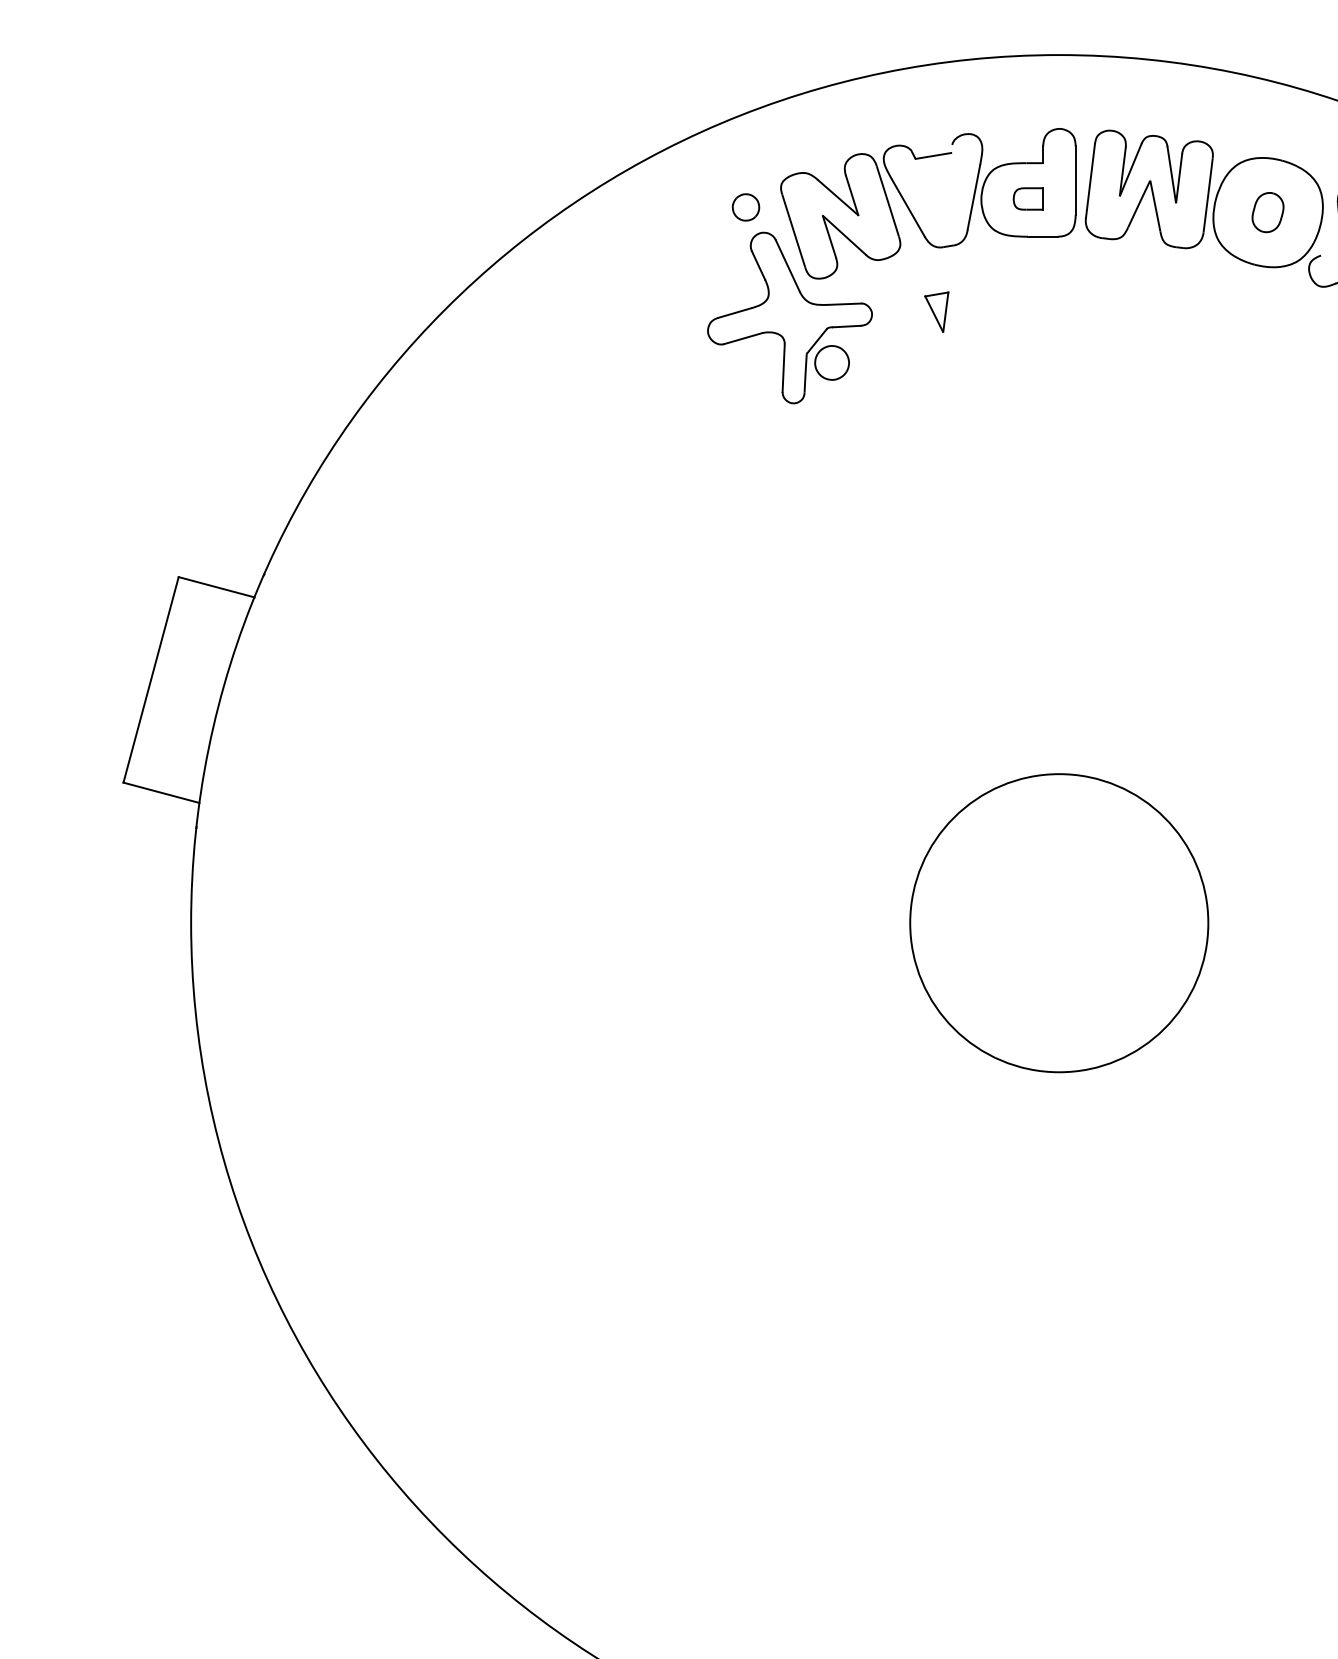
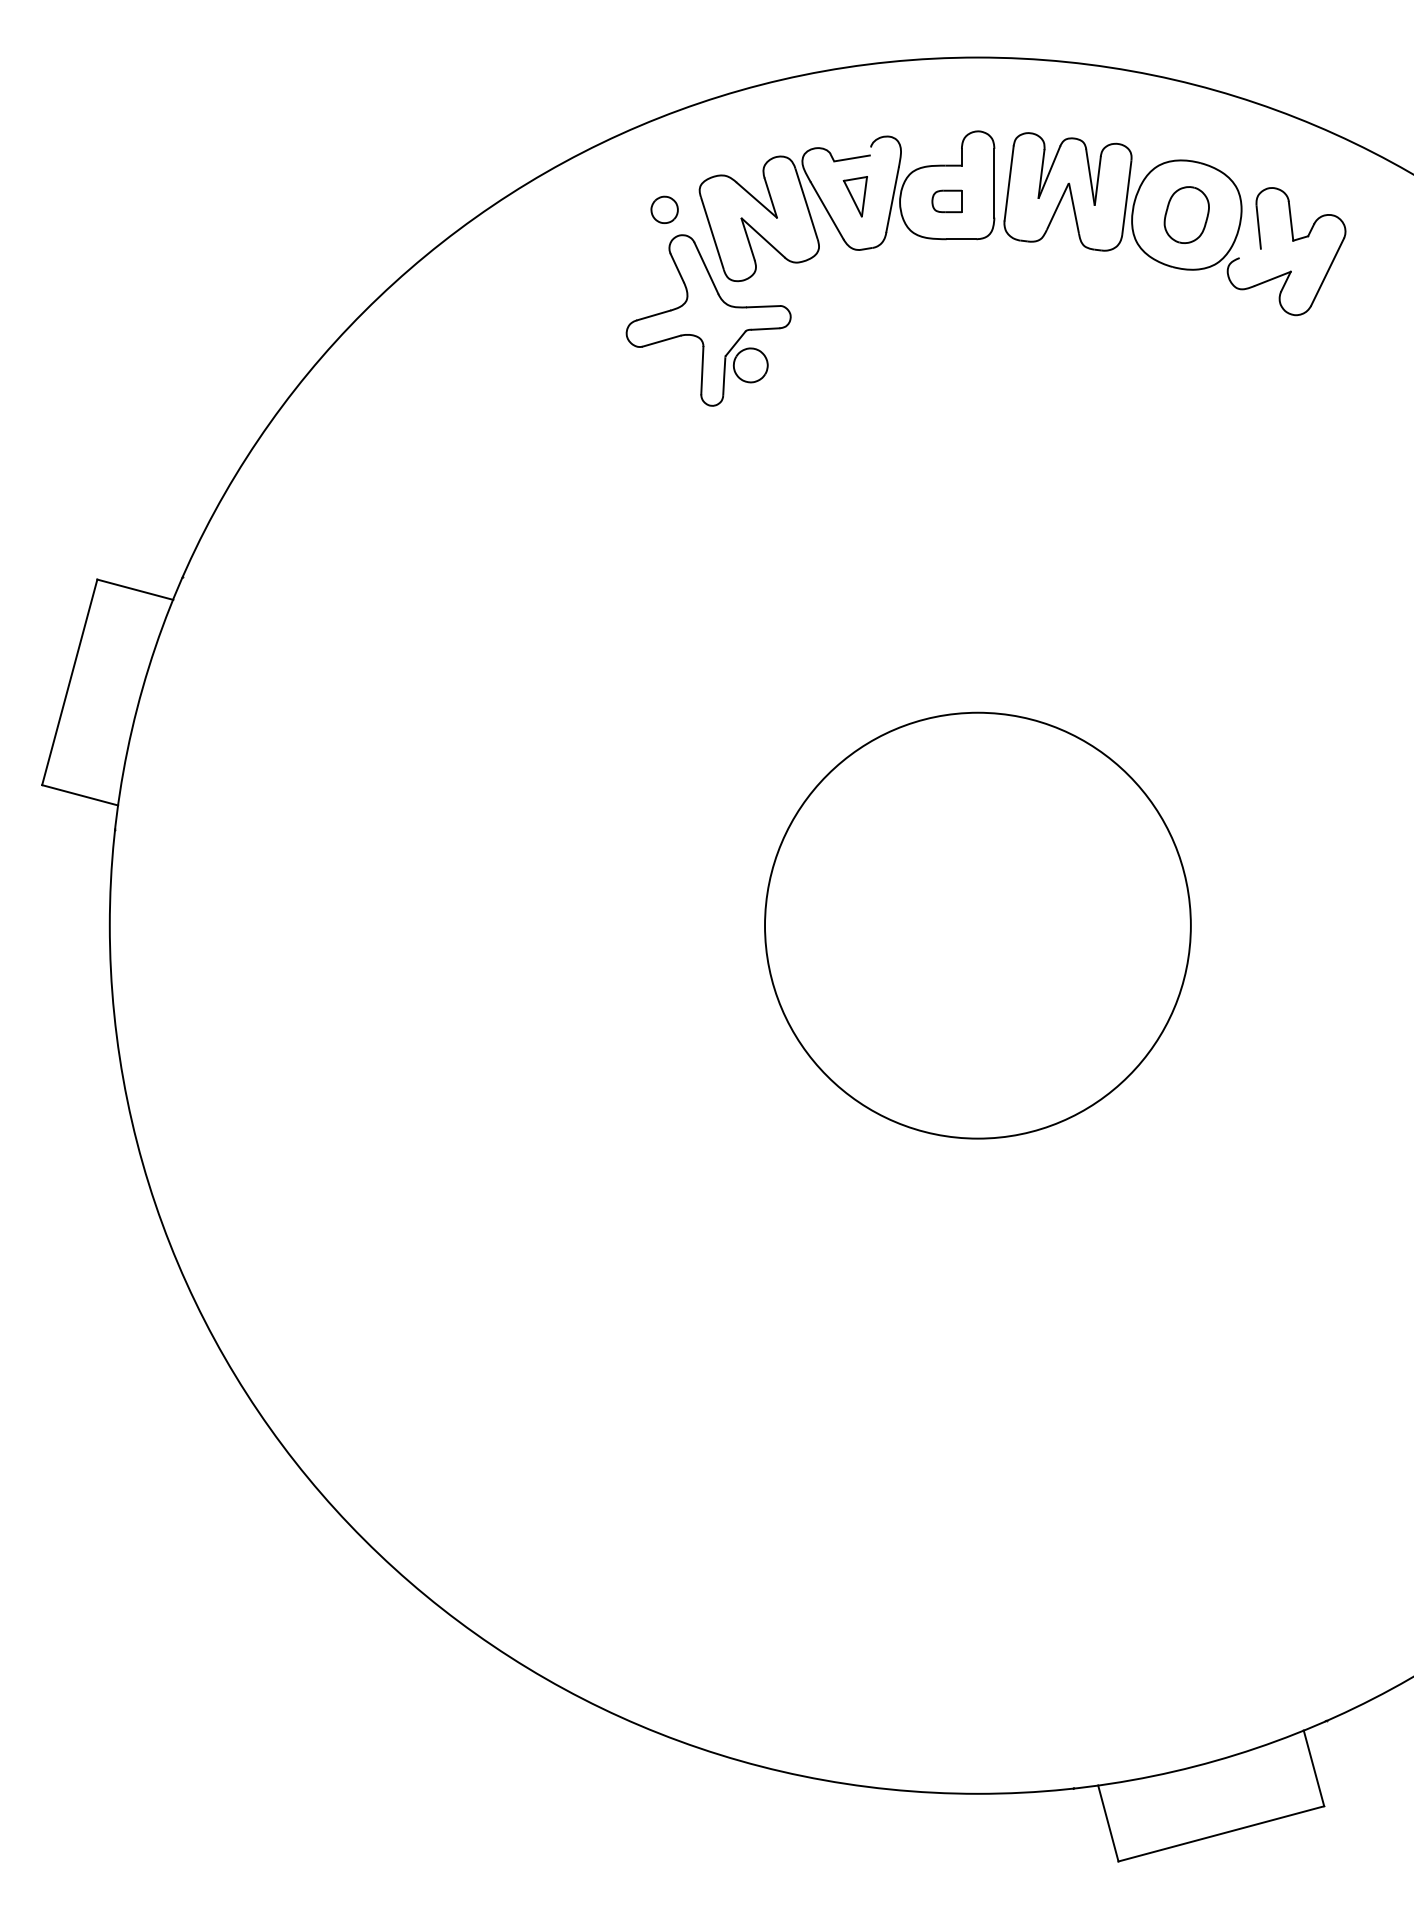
part: (1267, 212) -> (1186, 214), size x1.43
part: (935, 312) -> (854, 196), moved
circle: (1058, 923) -> (977, 925), size x1.43

